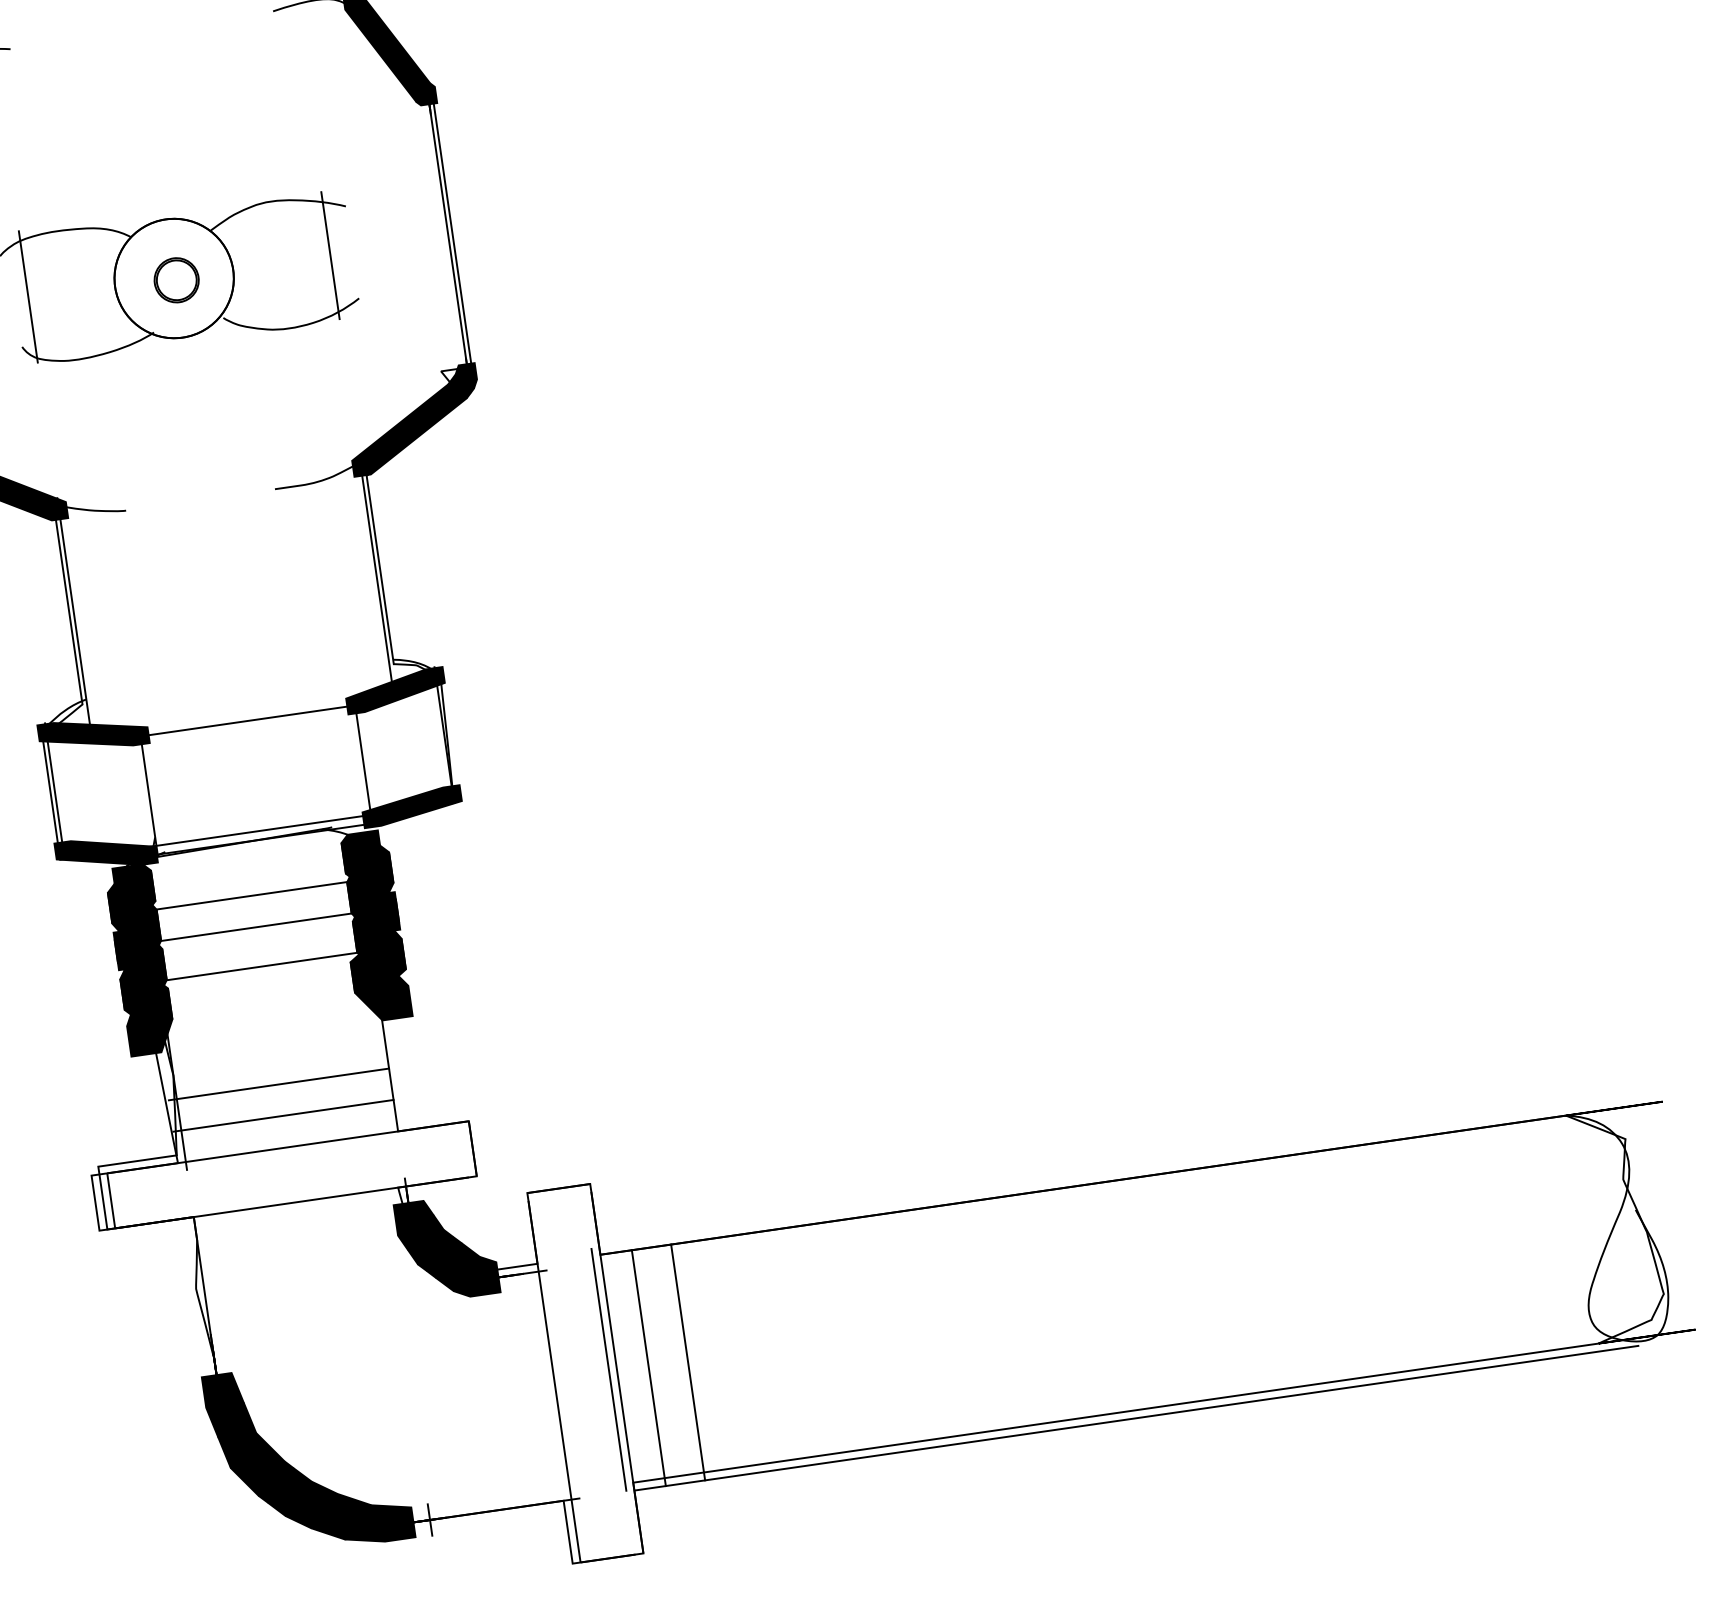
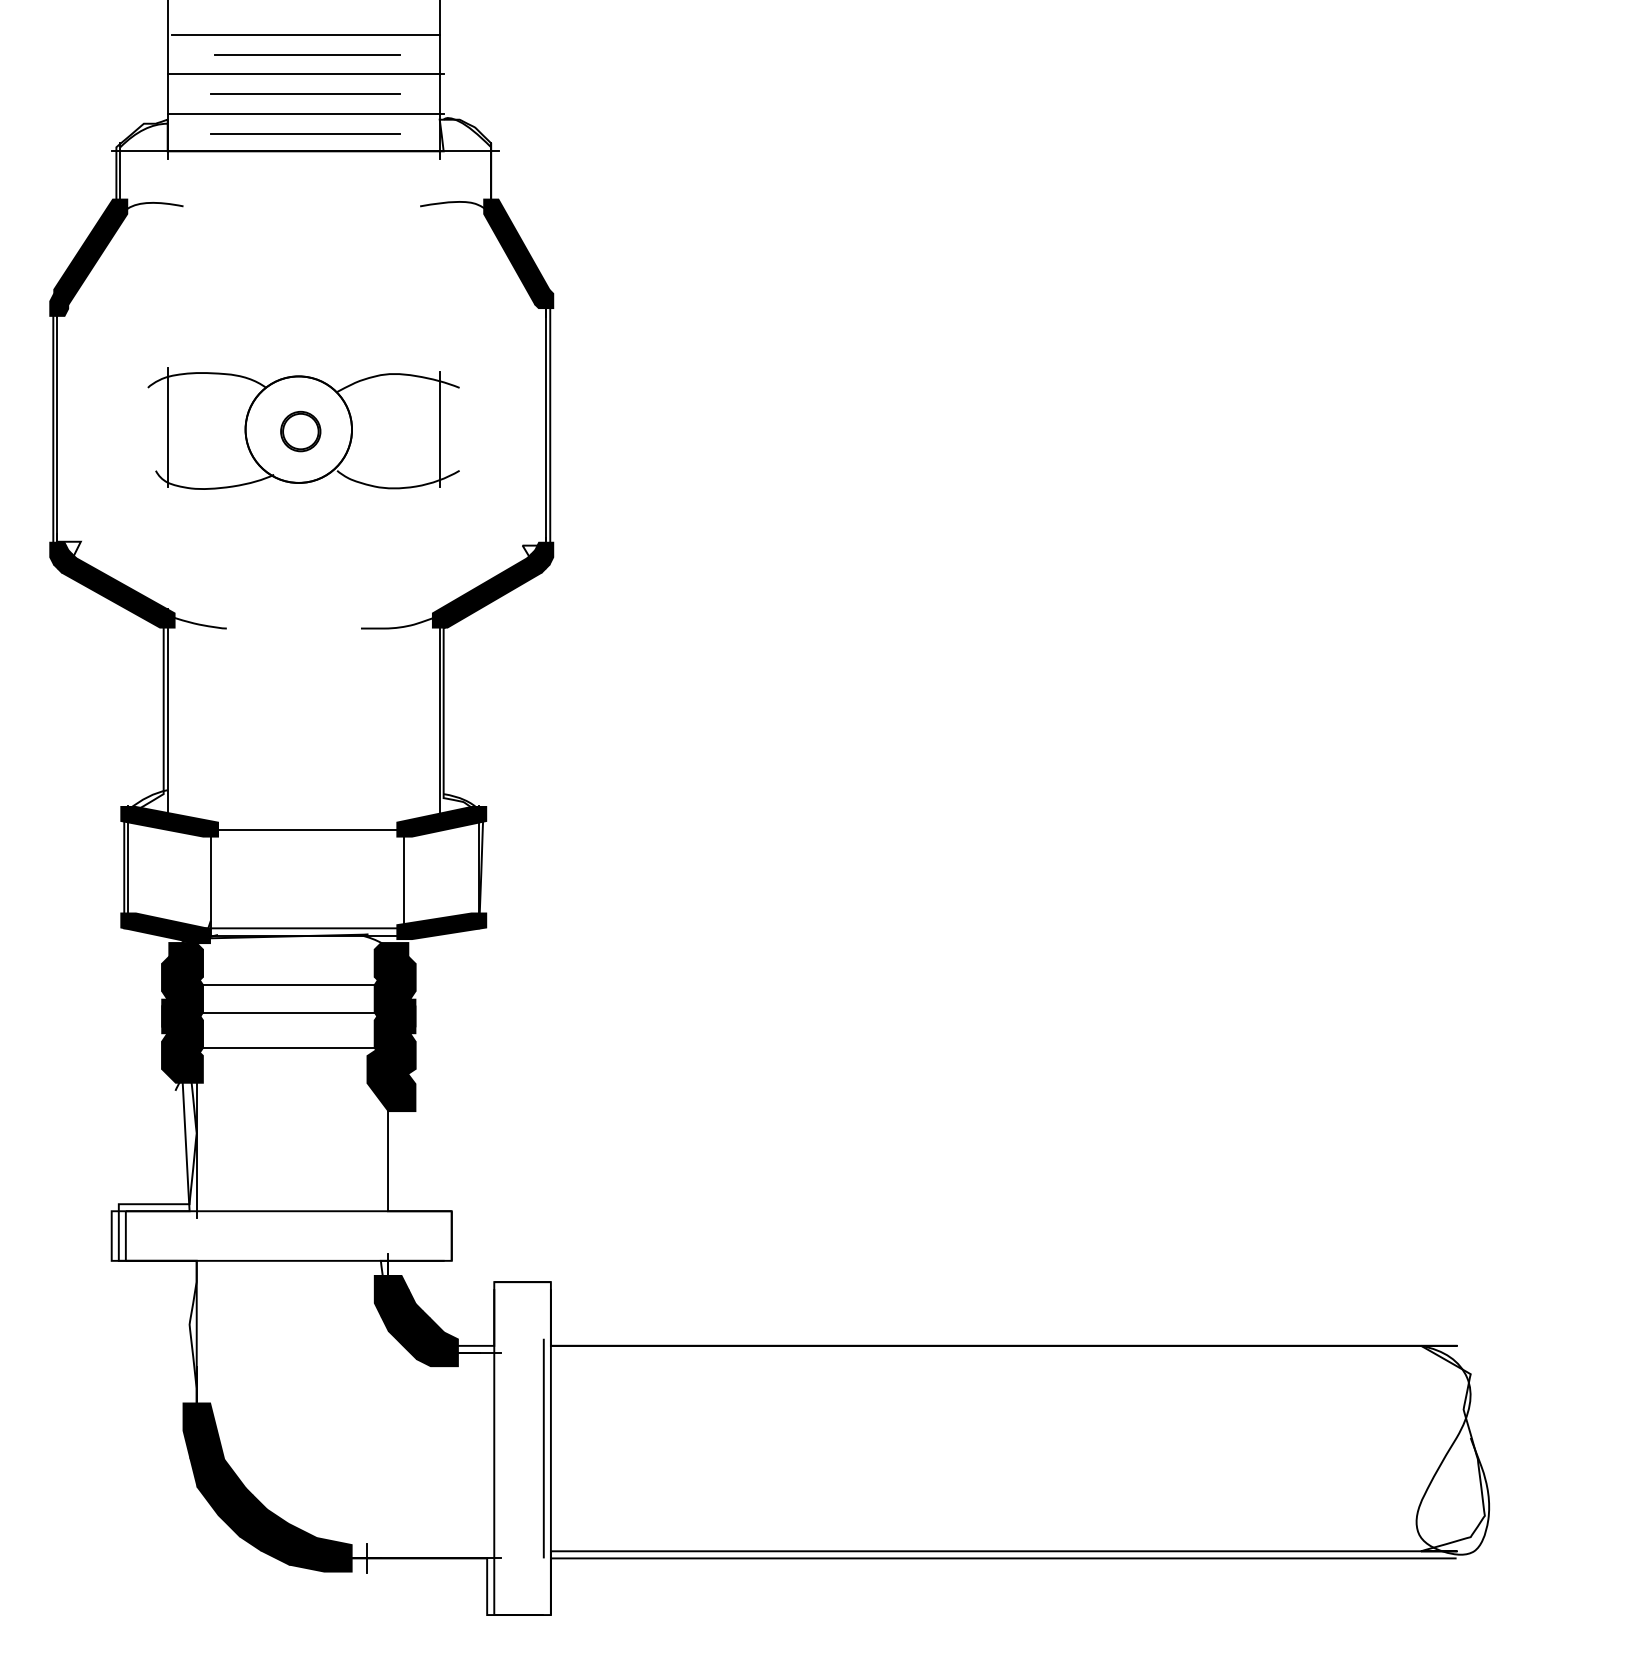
fill: (149, 1022) -> (182, 1083), removed
line: (278, 1084) -> (288, 1154), removed
line: (283, 1115) -> (288, 1182), removed
line: (687, 1361) -> (614, 1451), removed
line: (649, 1367) -> (579, 1451), removed

